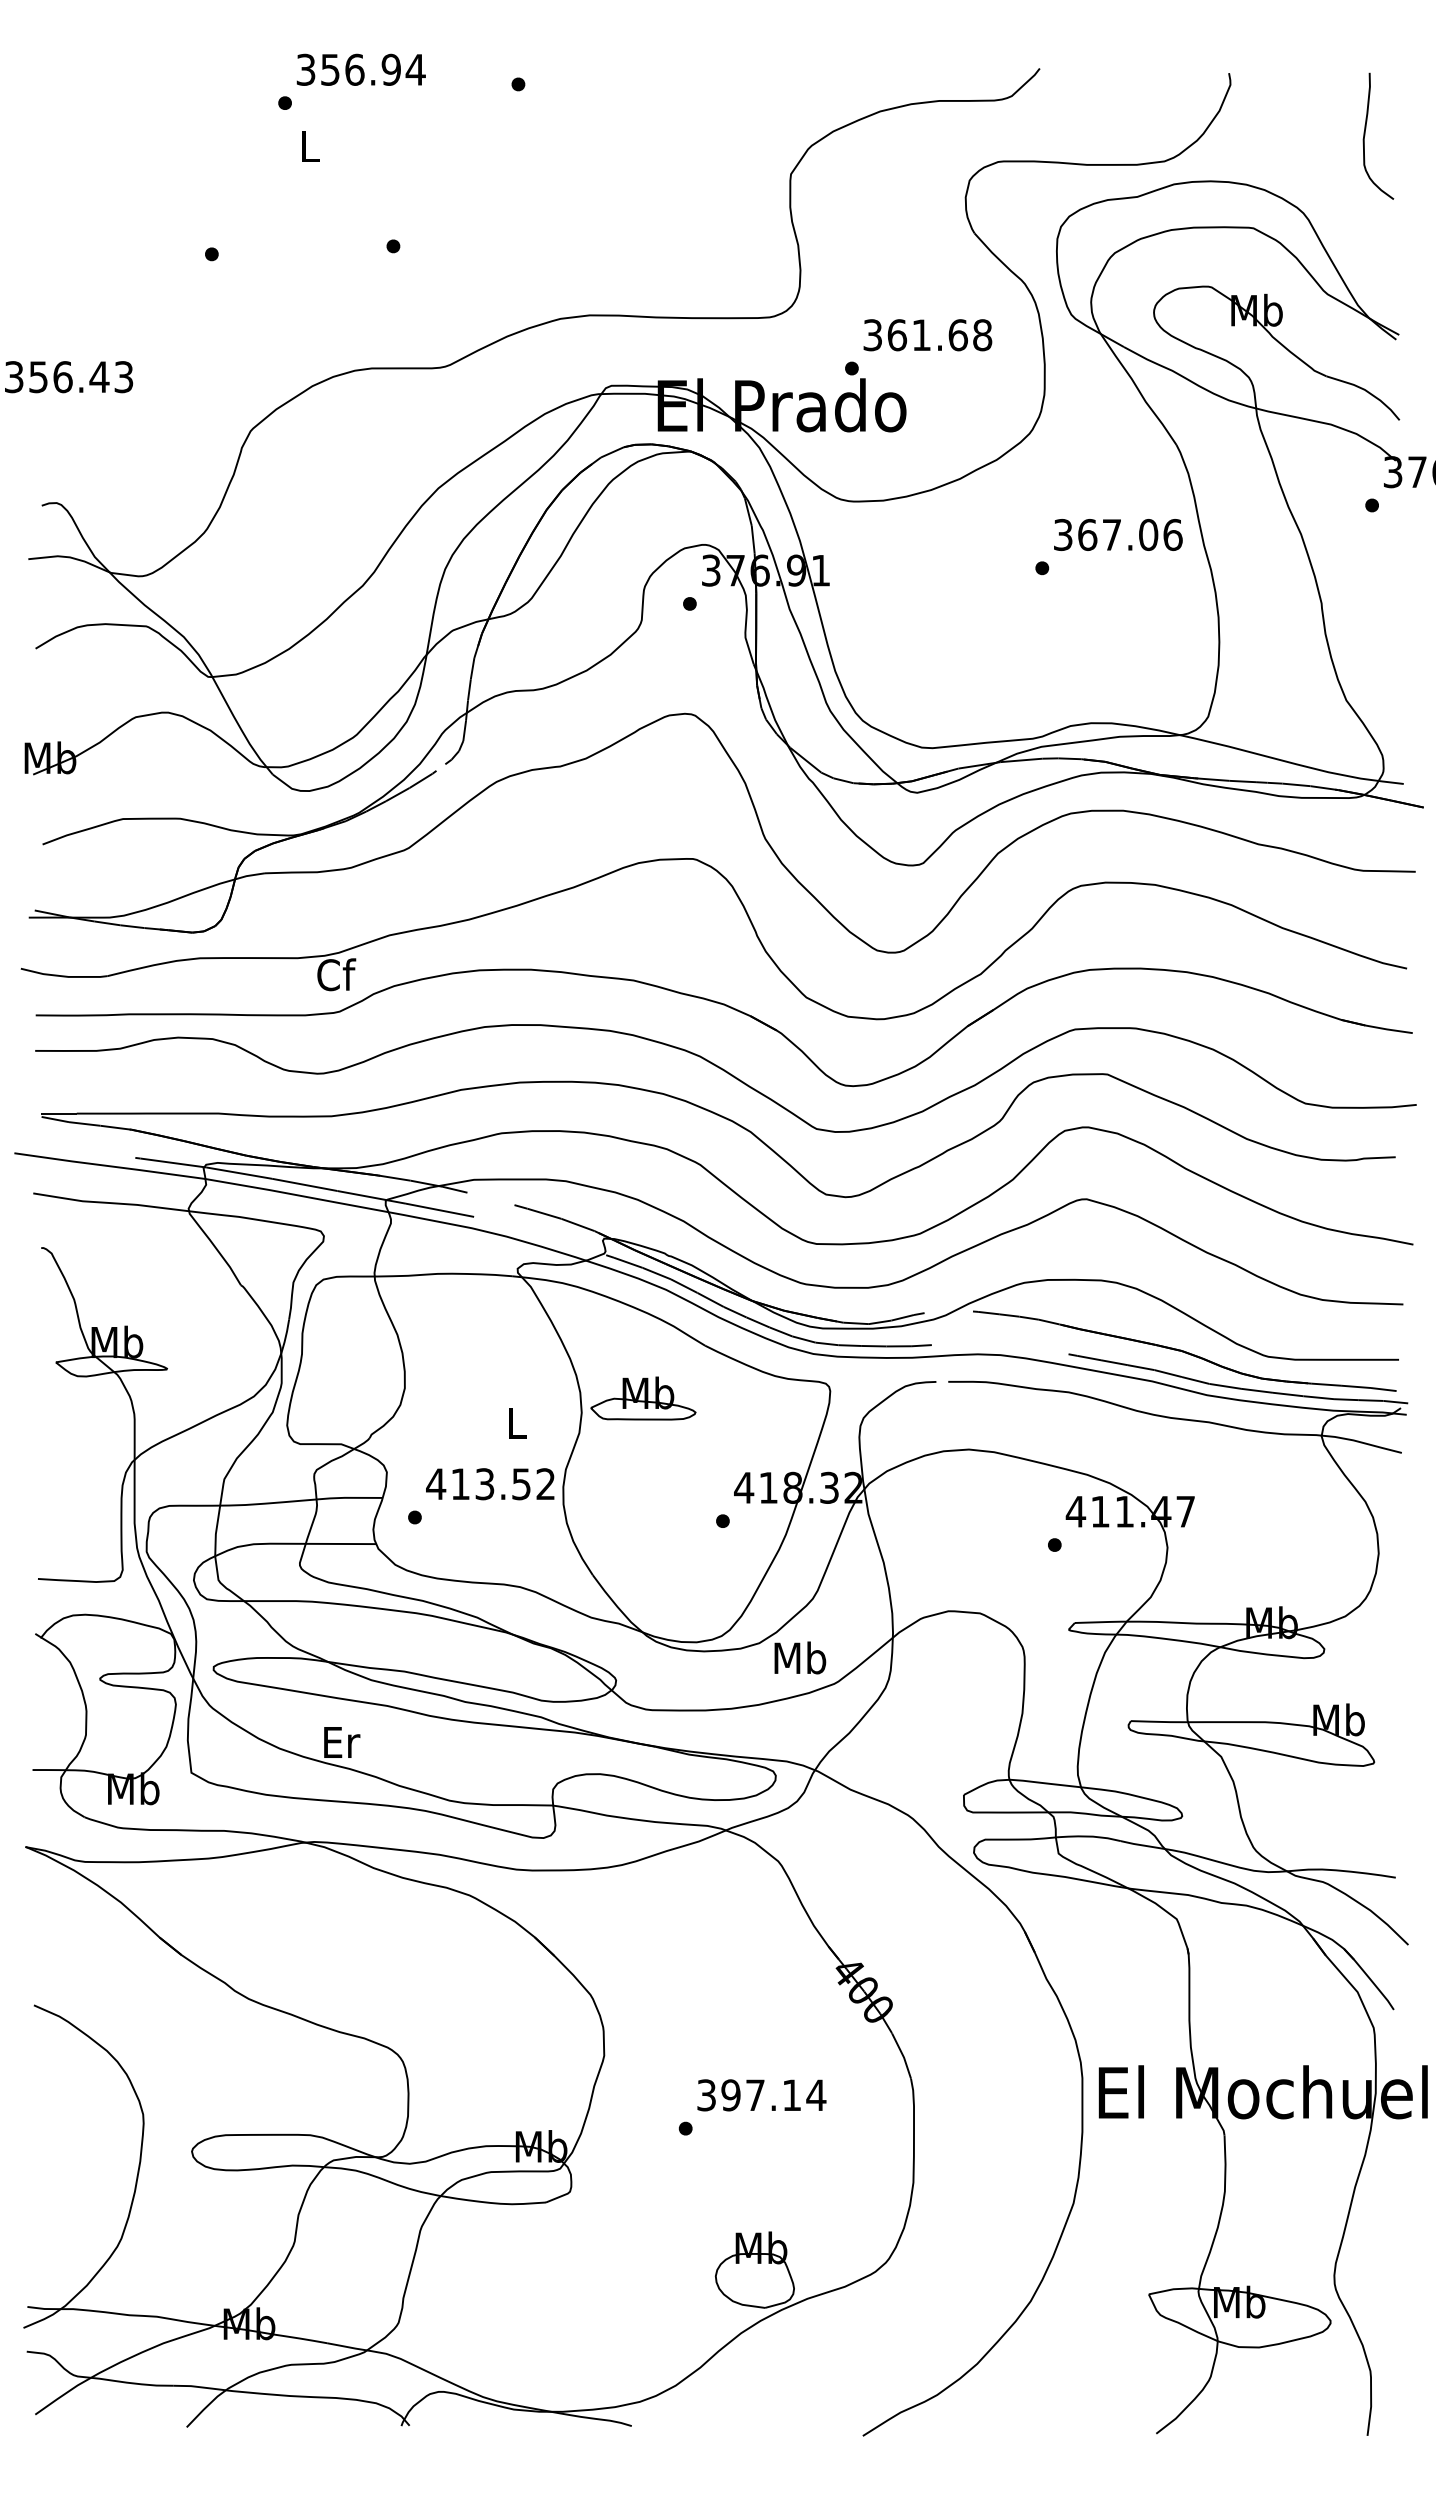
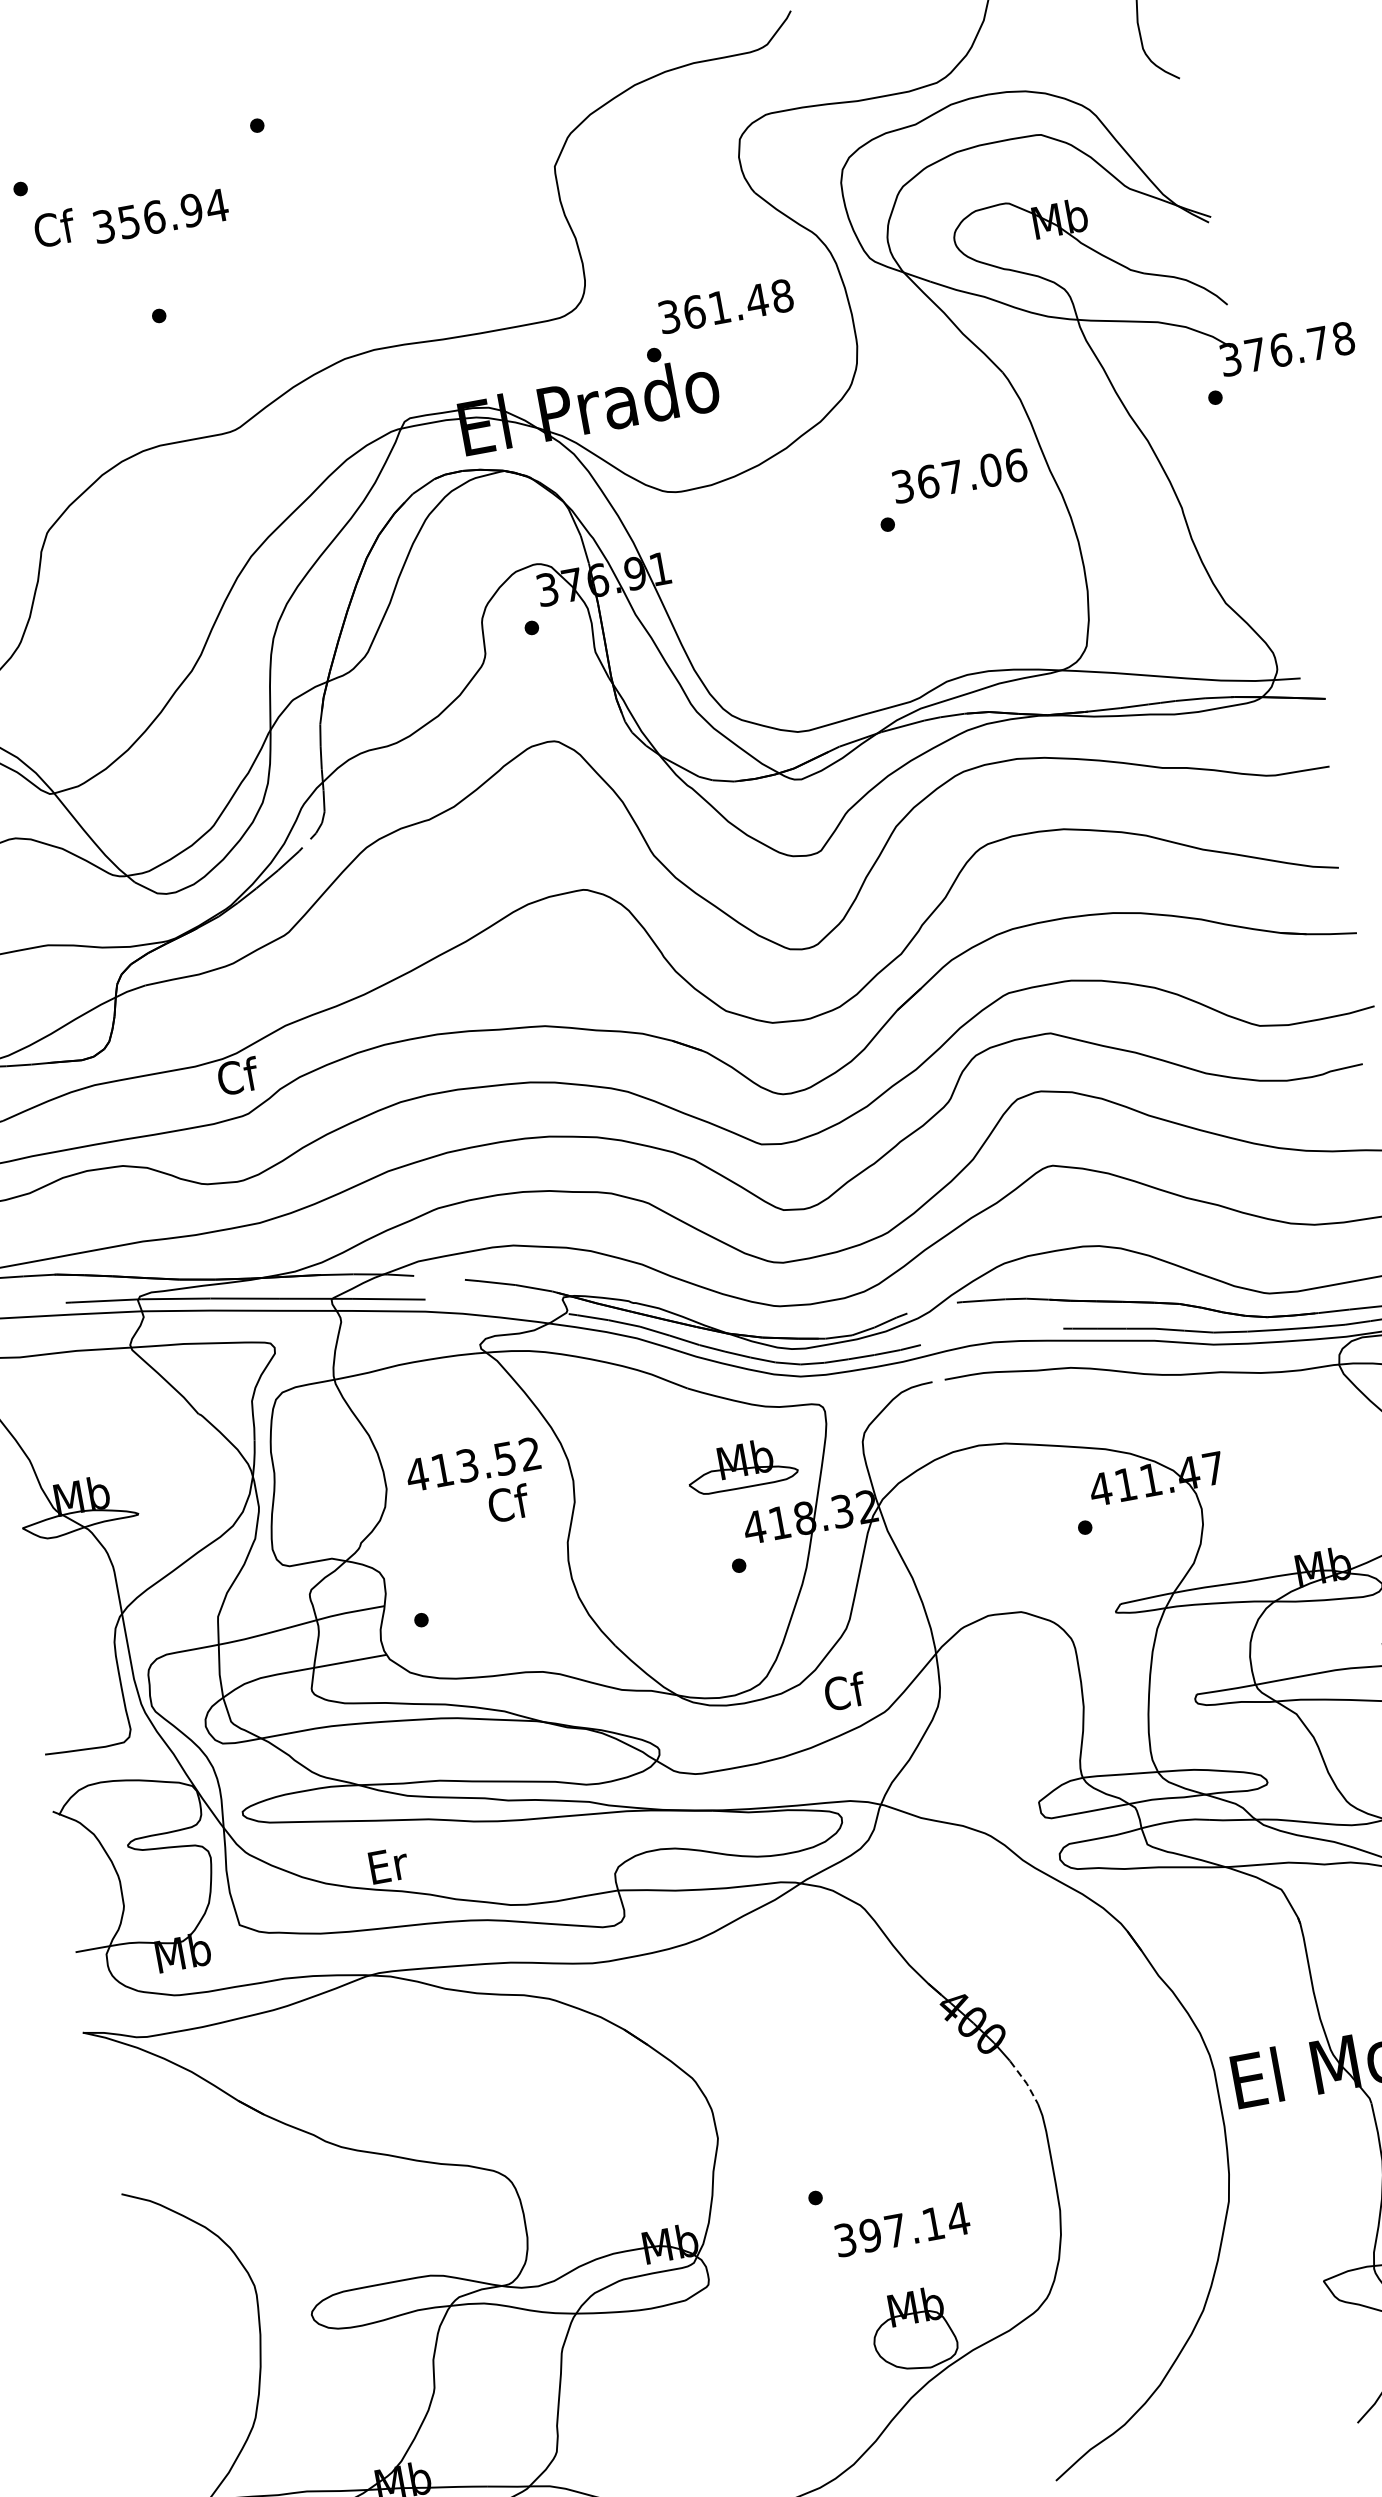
text: (360, 69) -> (160, 215), moved
text: (310, 145) -> (54, 227), L -> Cf
text: (958, 335) -> (757, 300), 361.68 -> 361.48
part: (643, 1398) -> (741, 1465), moved
text: (517, 1422) -> (509, 1502), L -> Cf
text: (490, 1484) -> (473, 1464), moved
text: (800, 1657) -> (844, 1691), Mb -> Cf
line: (903, 2056) -> (1026, 2082), solid -> dashed
text: (761, 2095) -> (902, 2229), moved

